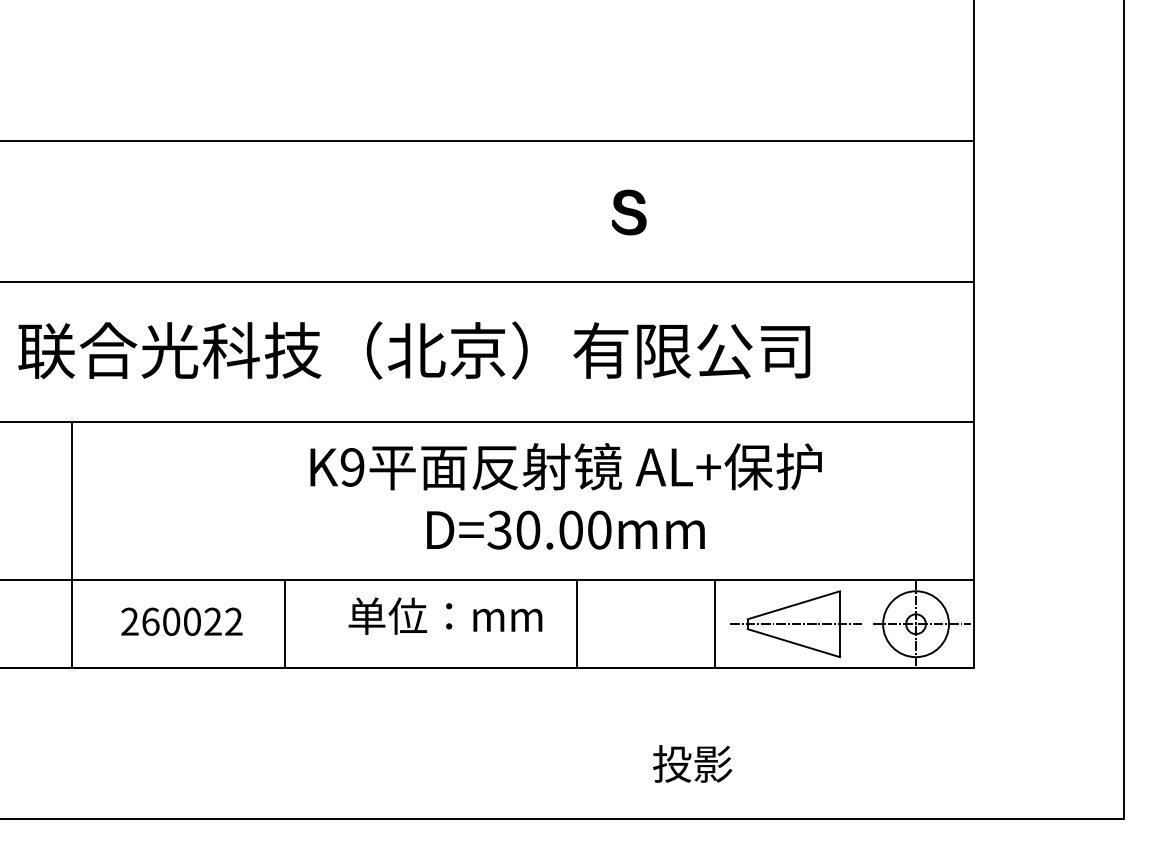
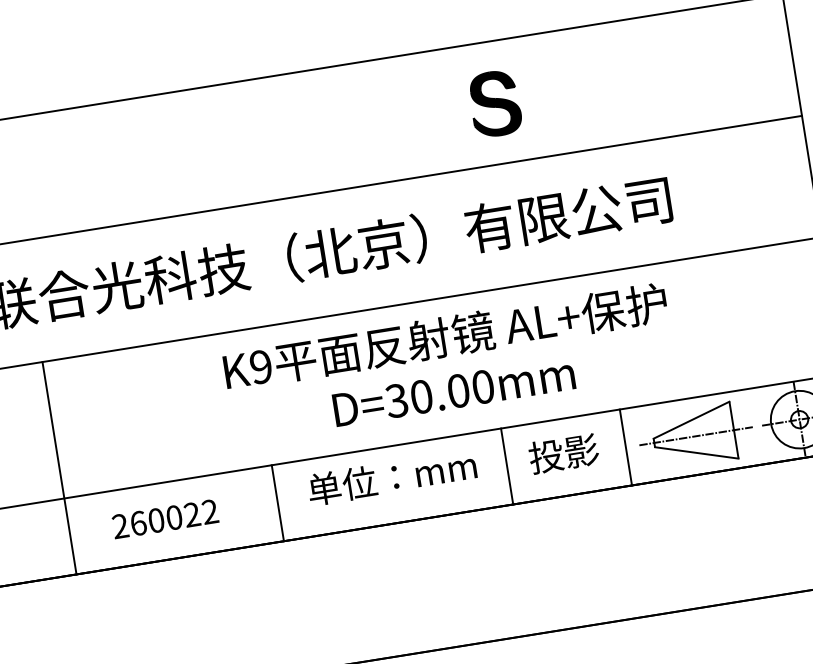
part: (629, 212) -> (495, 103), size x1.67
text: (565, 496) -> (449, 362), moved
line: (284, 624) -> (277, 503), moved
text: (692, 763) -> (563, 453), moved

